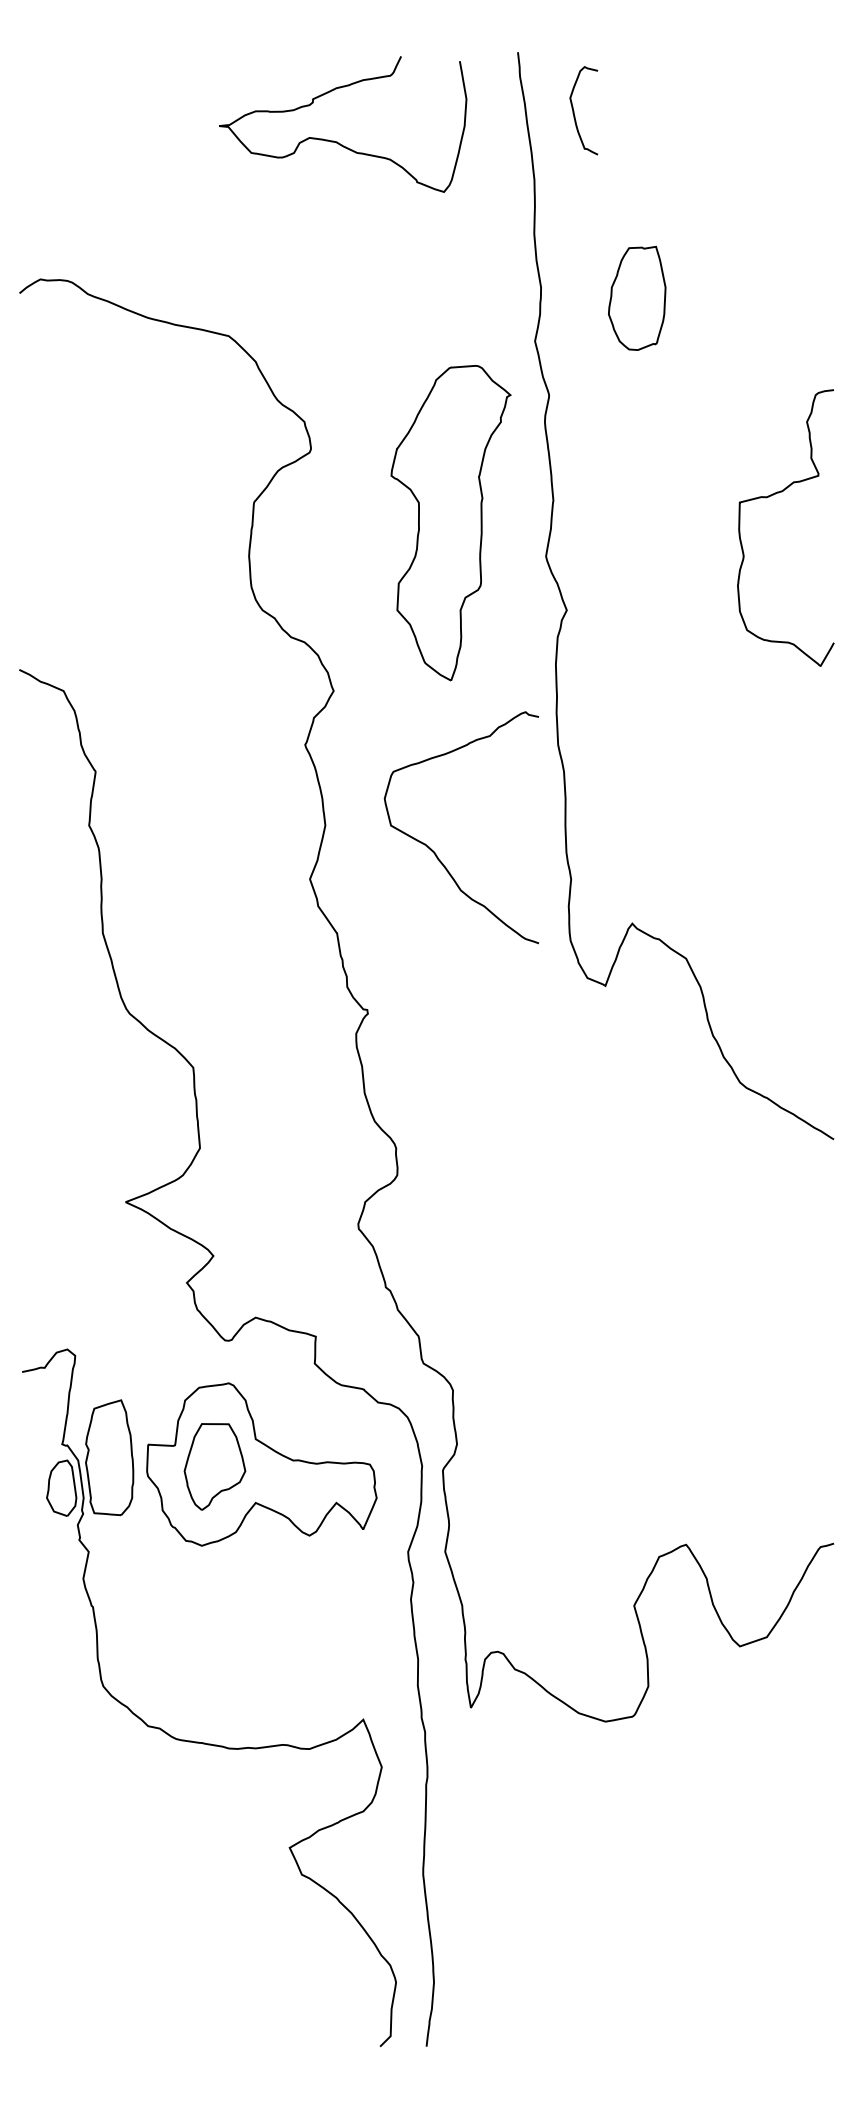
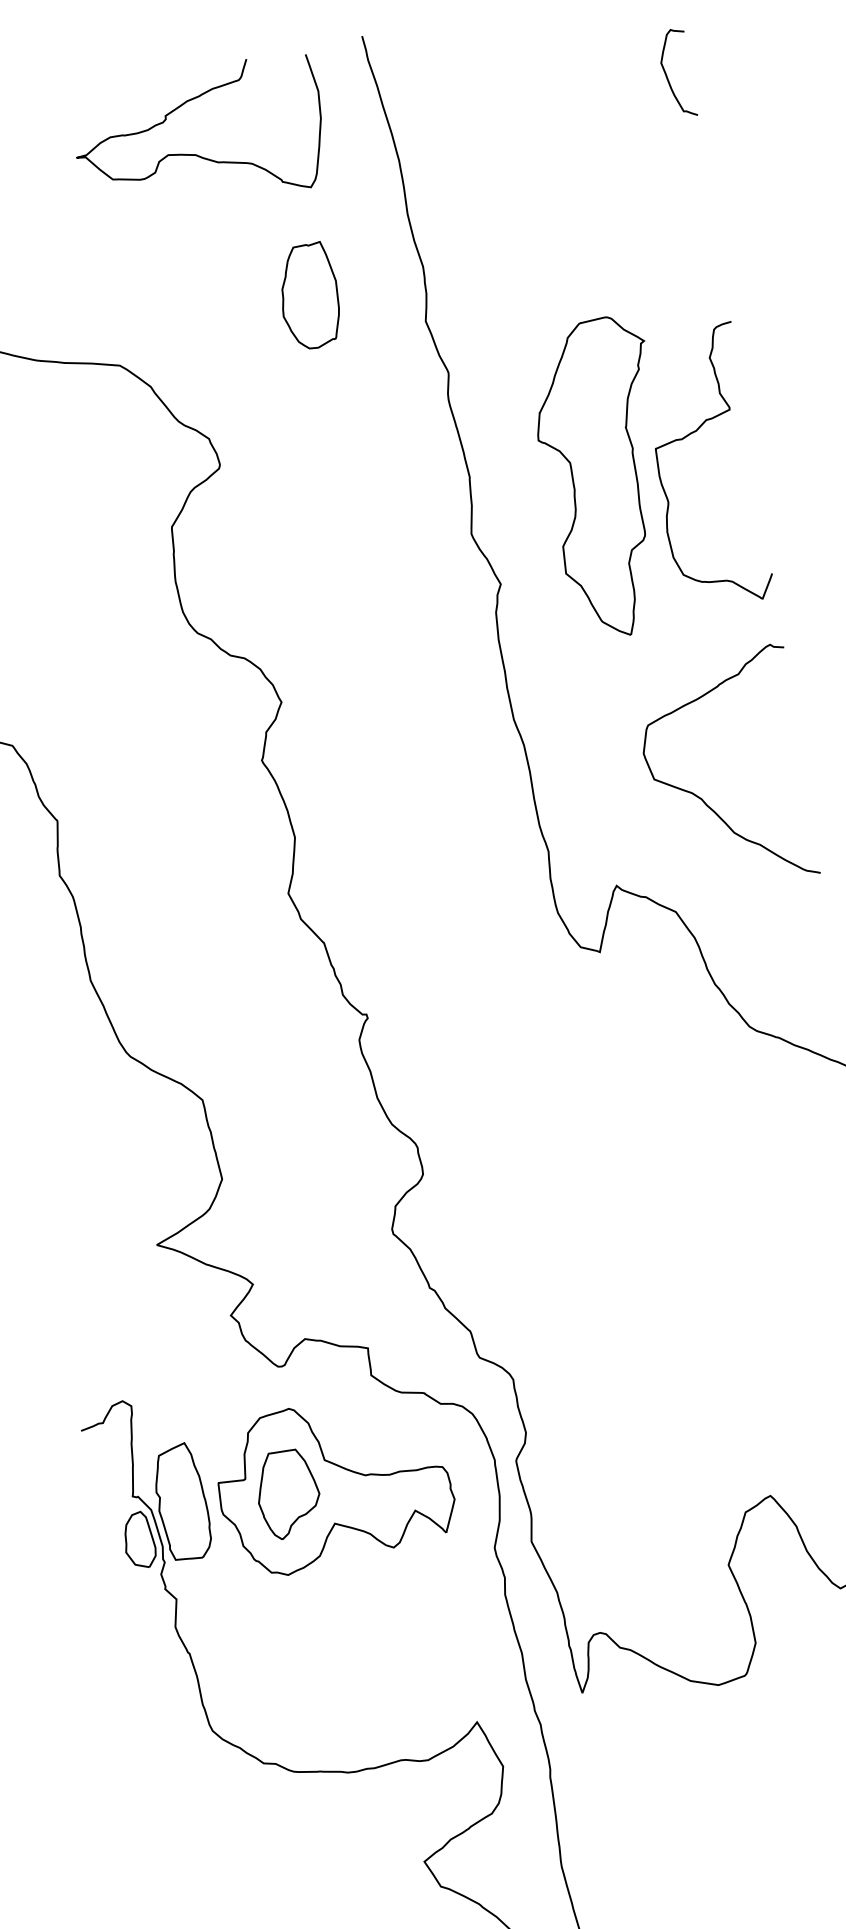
curve: (574, 110) -> (667, 74), moved
part: (637, 297) -> (309, 295), moved
part: (450, 523) -> (605, 478), moved
curve: (435, 852) -> (702, 799), moved

